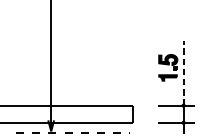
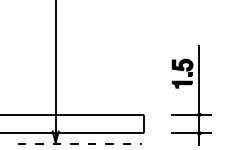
line: (183, 73) -> (199, 79), dashed -> solid

